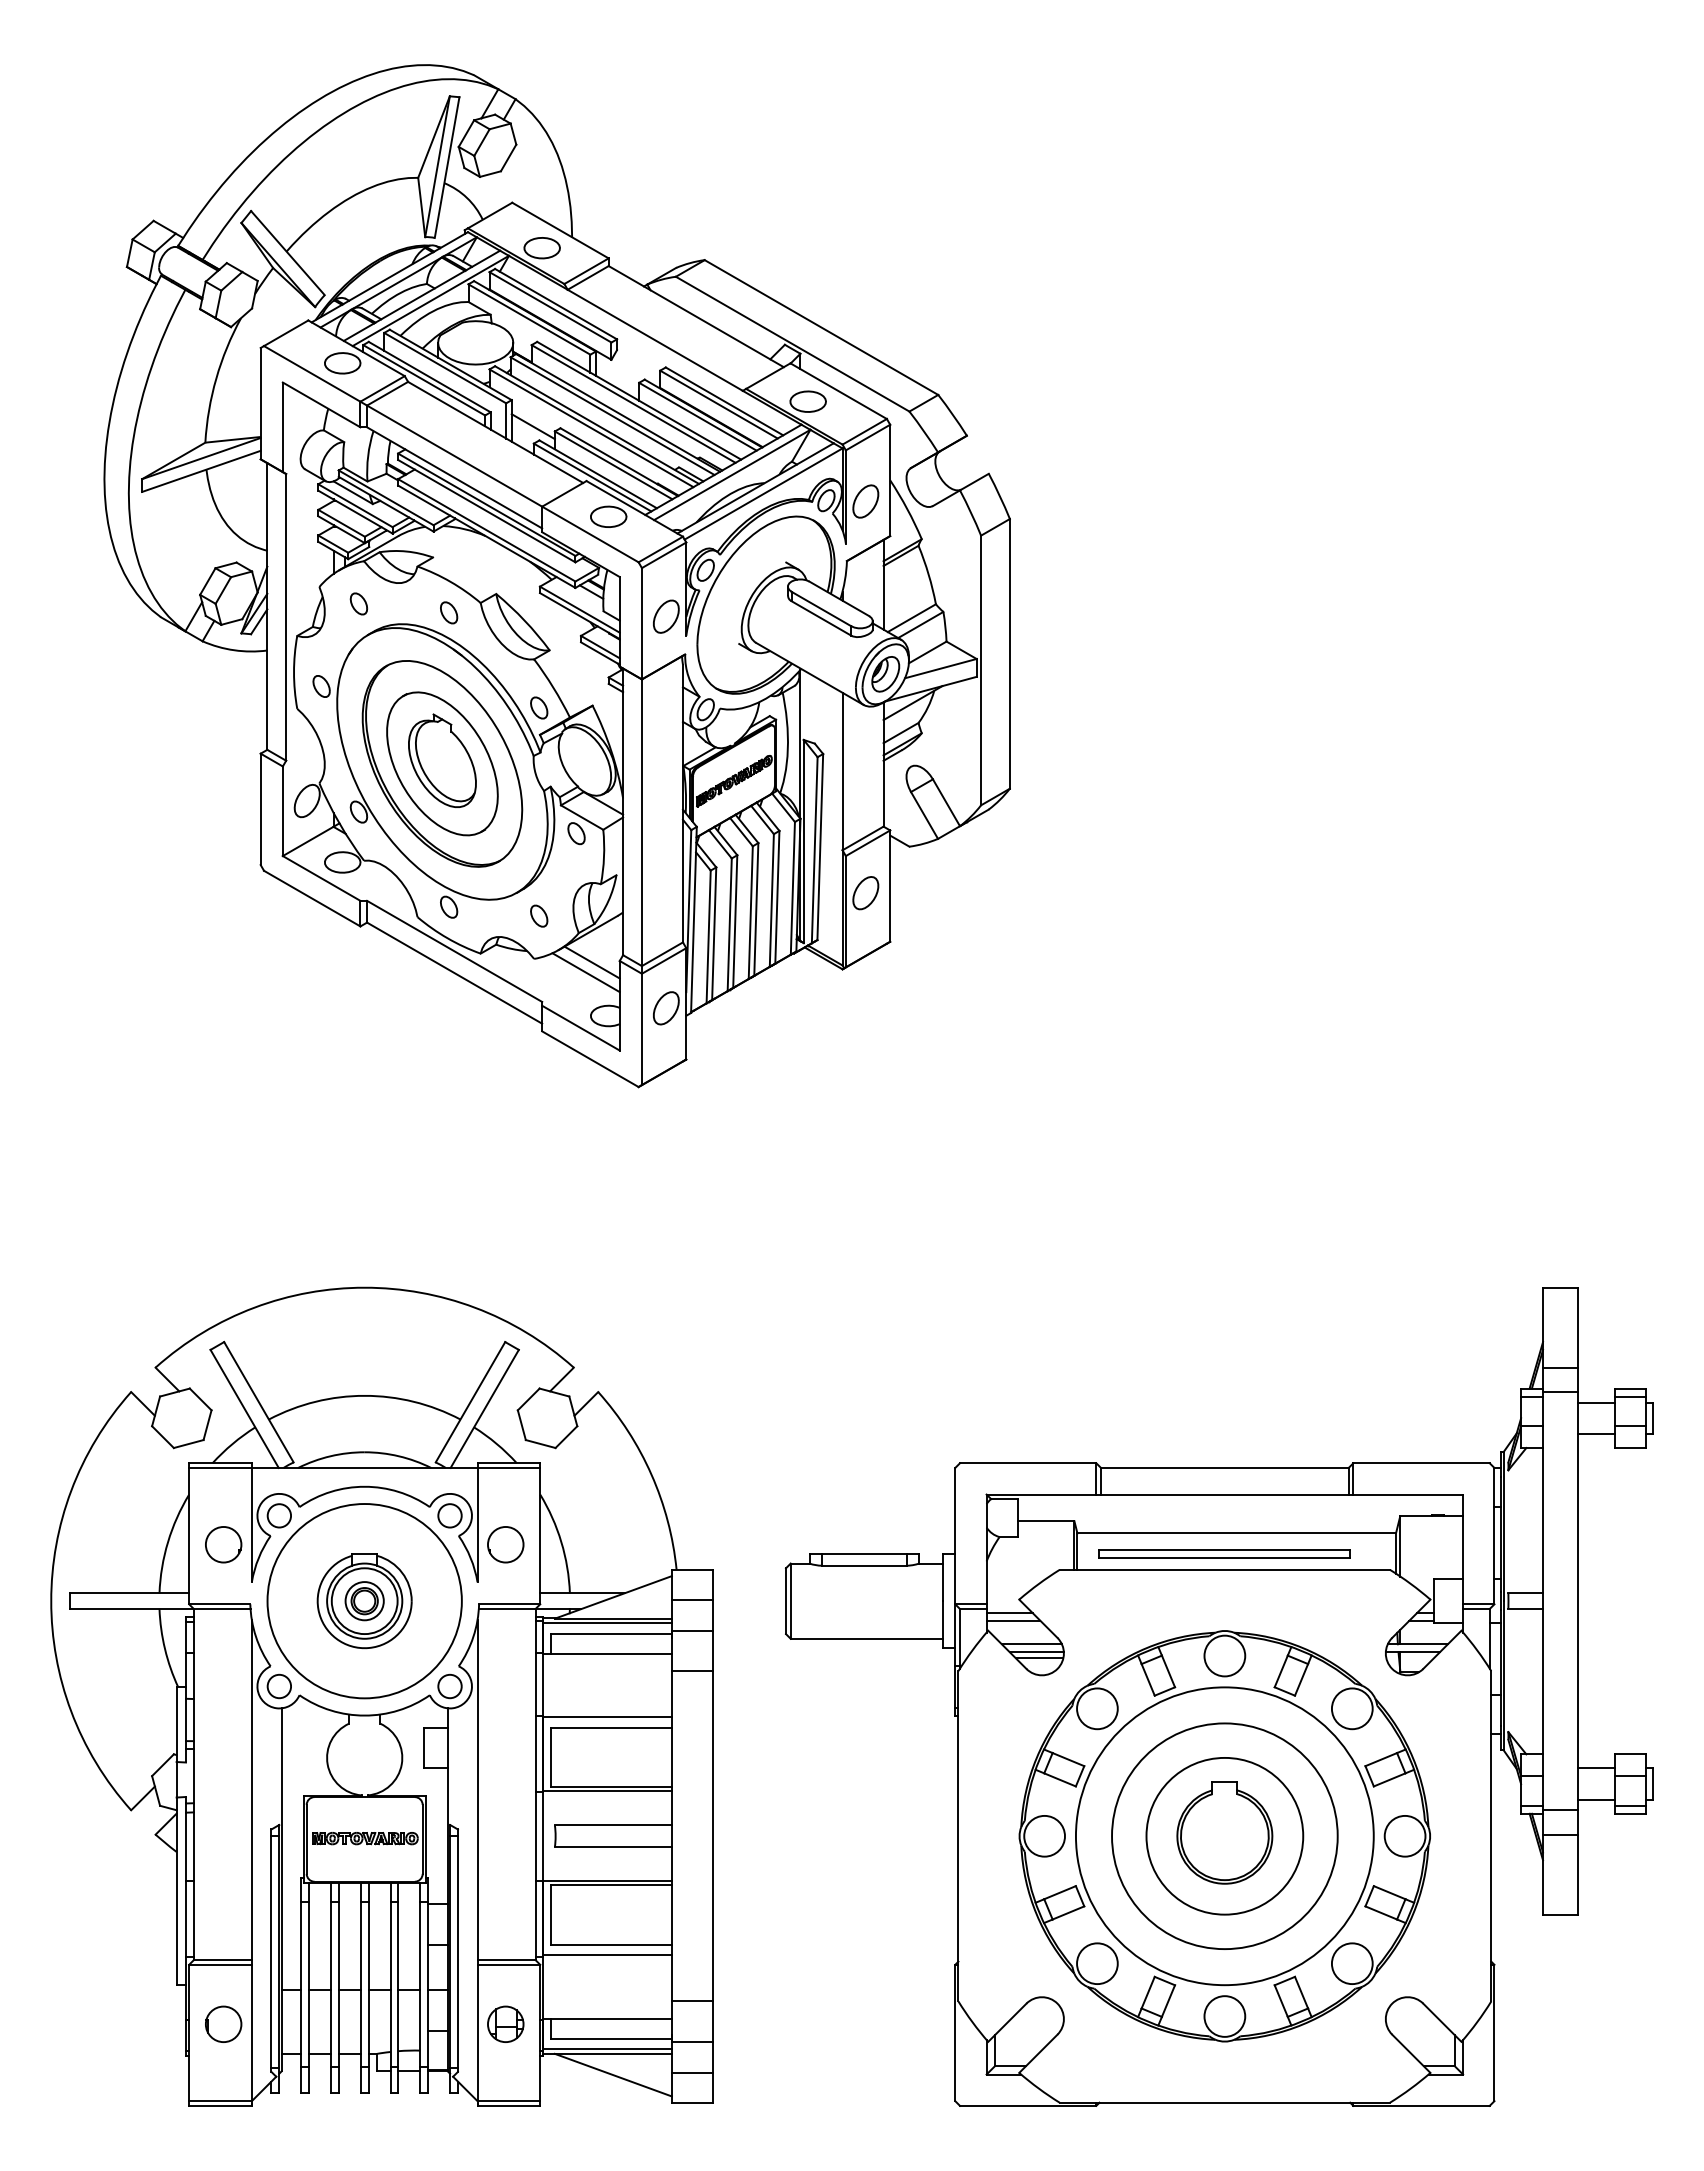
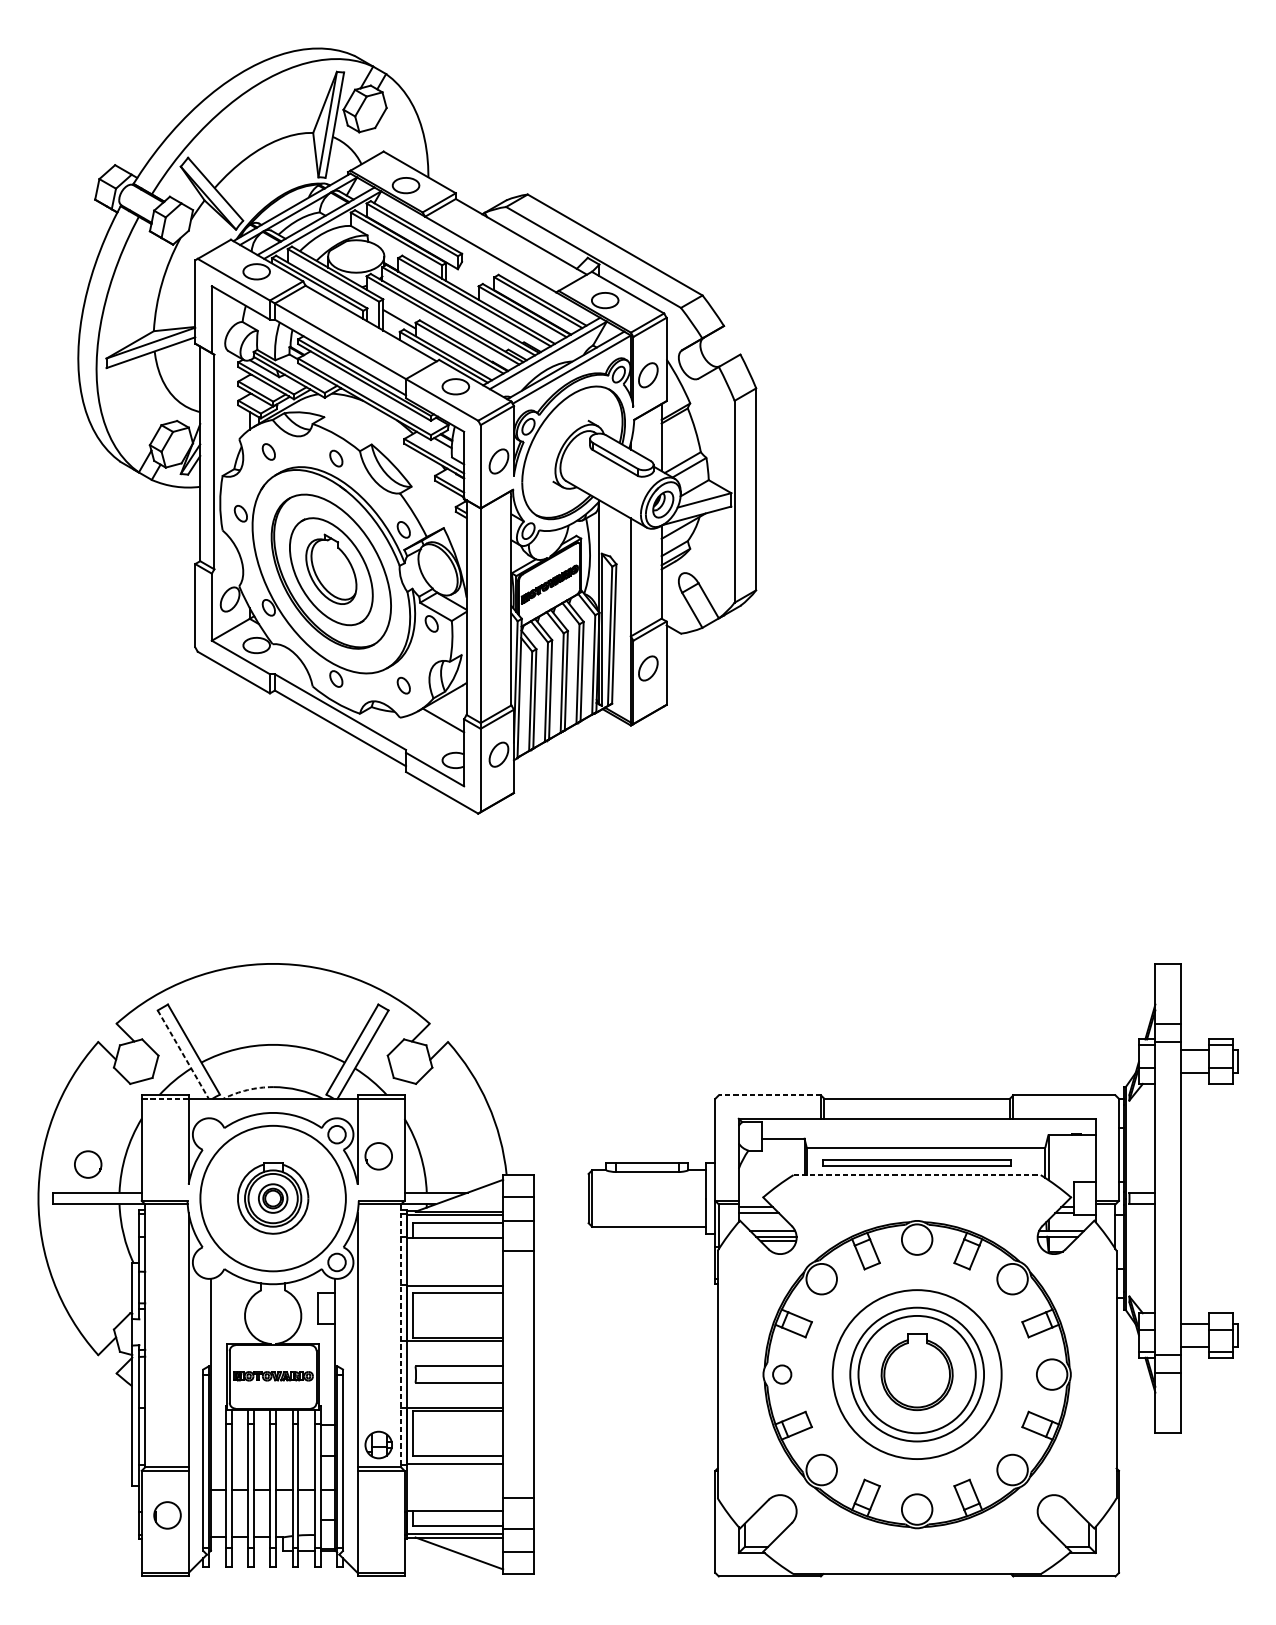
line: (585, 972) -> (438, 727), removed
line: (244, 1409) -> (183, 1055), solid -> dashed
arc: (330, 1456) -> (247, 1090), solid -> dashed
line: (1027, 1463) -> (769, 1095), solid -> dashed
line: (220, 1467) -> (165, 1098), solid -> dashed
circle: (278, 1515) -> (208, 1134), removed
circle: (223, 1544) -> (88, 1164), moved
line: (1225, 1569) -> (917, 1174), solid -> dashed
circle: (278, 1686) -> (208, 1262), removed
line: (535, 1784) -> (401, 1335), solid -> dashed
circle: (1044, 1835) -> (782, 1374), size x0.6
circle: (1224, 1836) -> (916, 1374), size x0.6
part: (505, 2023) -> (378, 1444), moved

